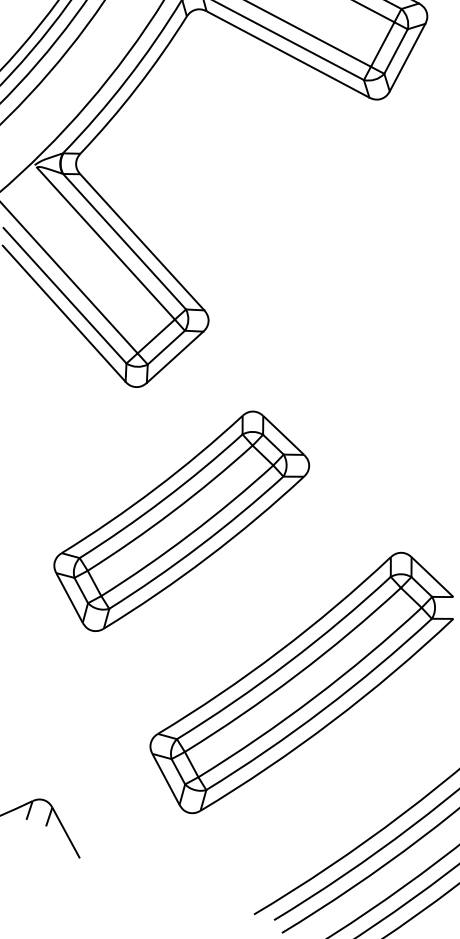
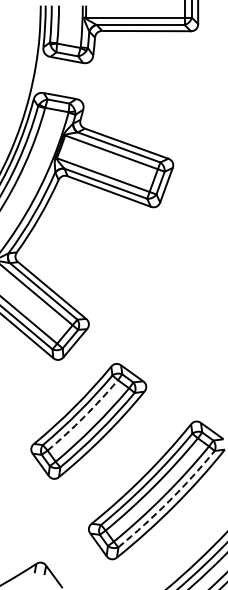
arc: (173, 510) -> (84, 416), solid -> dashed
arc: (322, 709) -> (168, 501), solid -> dashed

